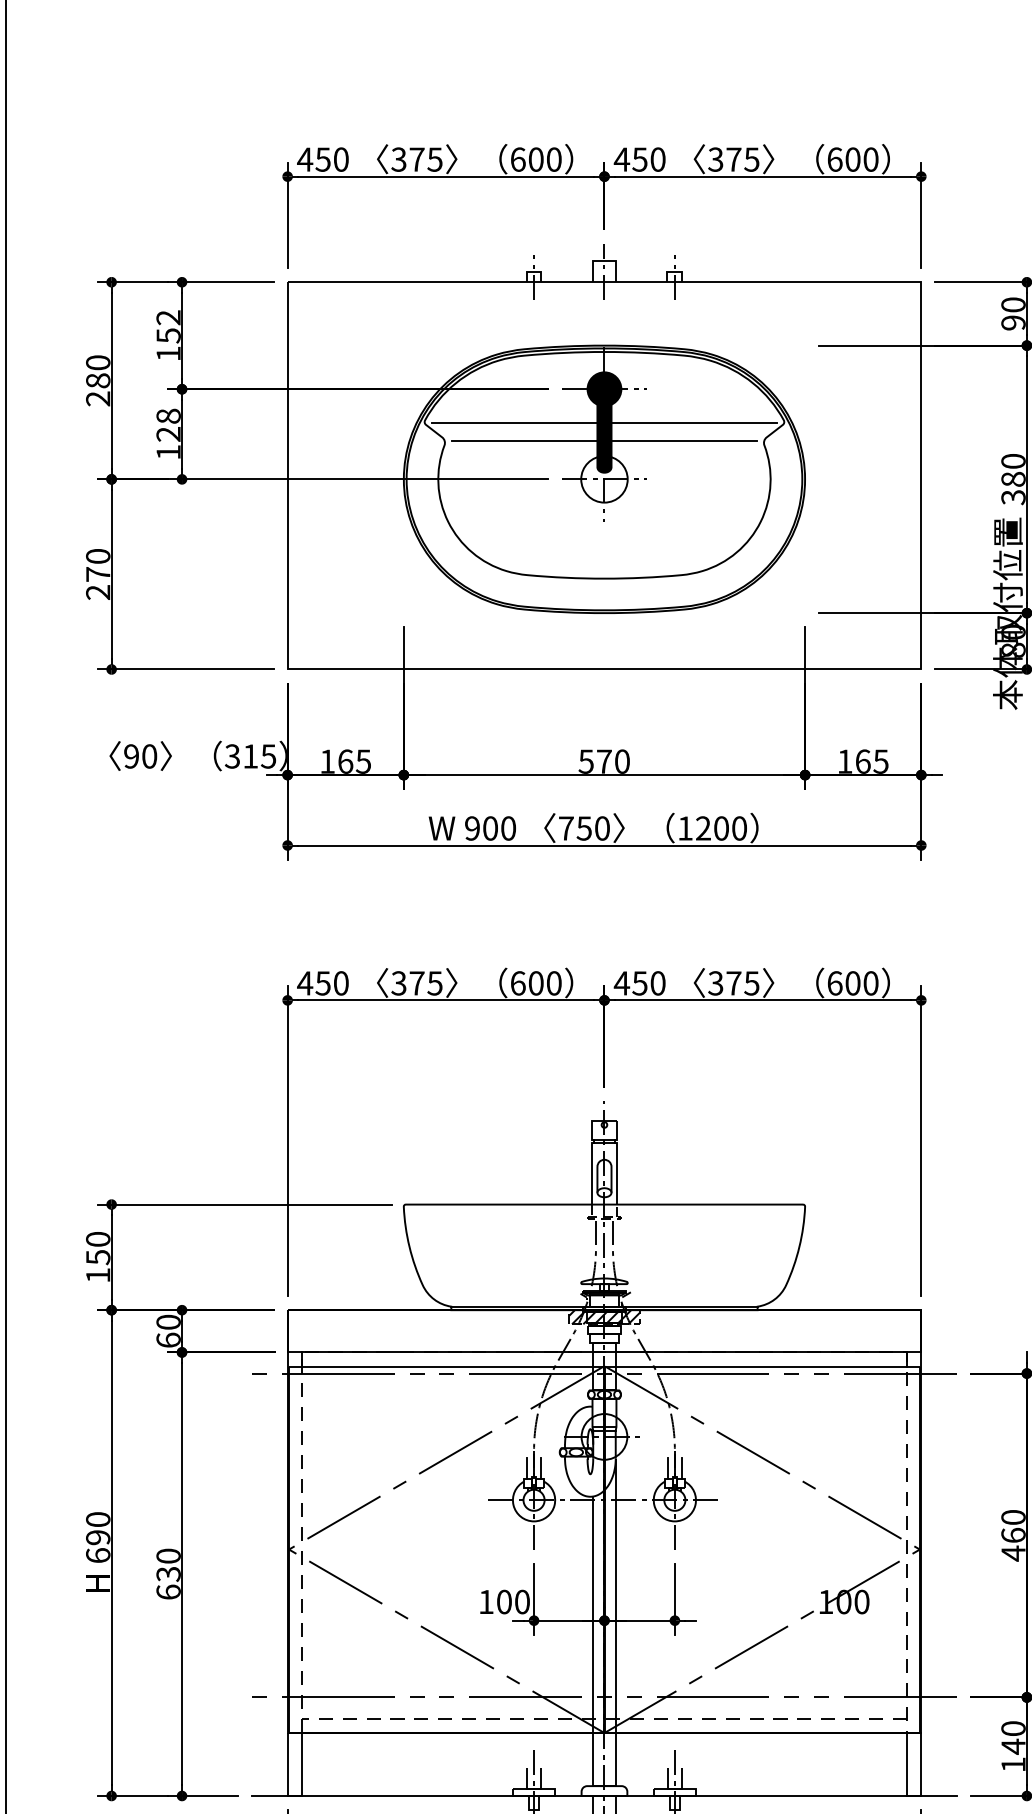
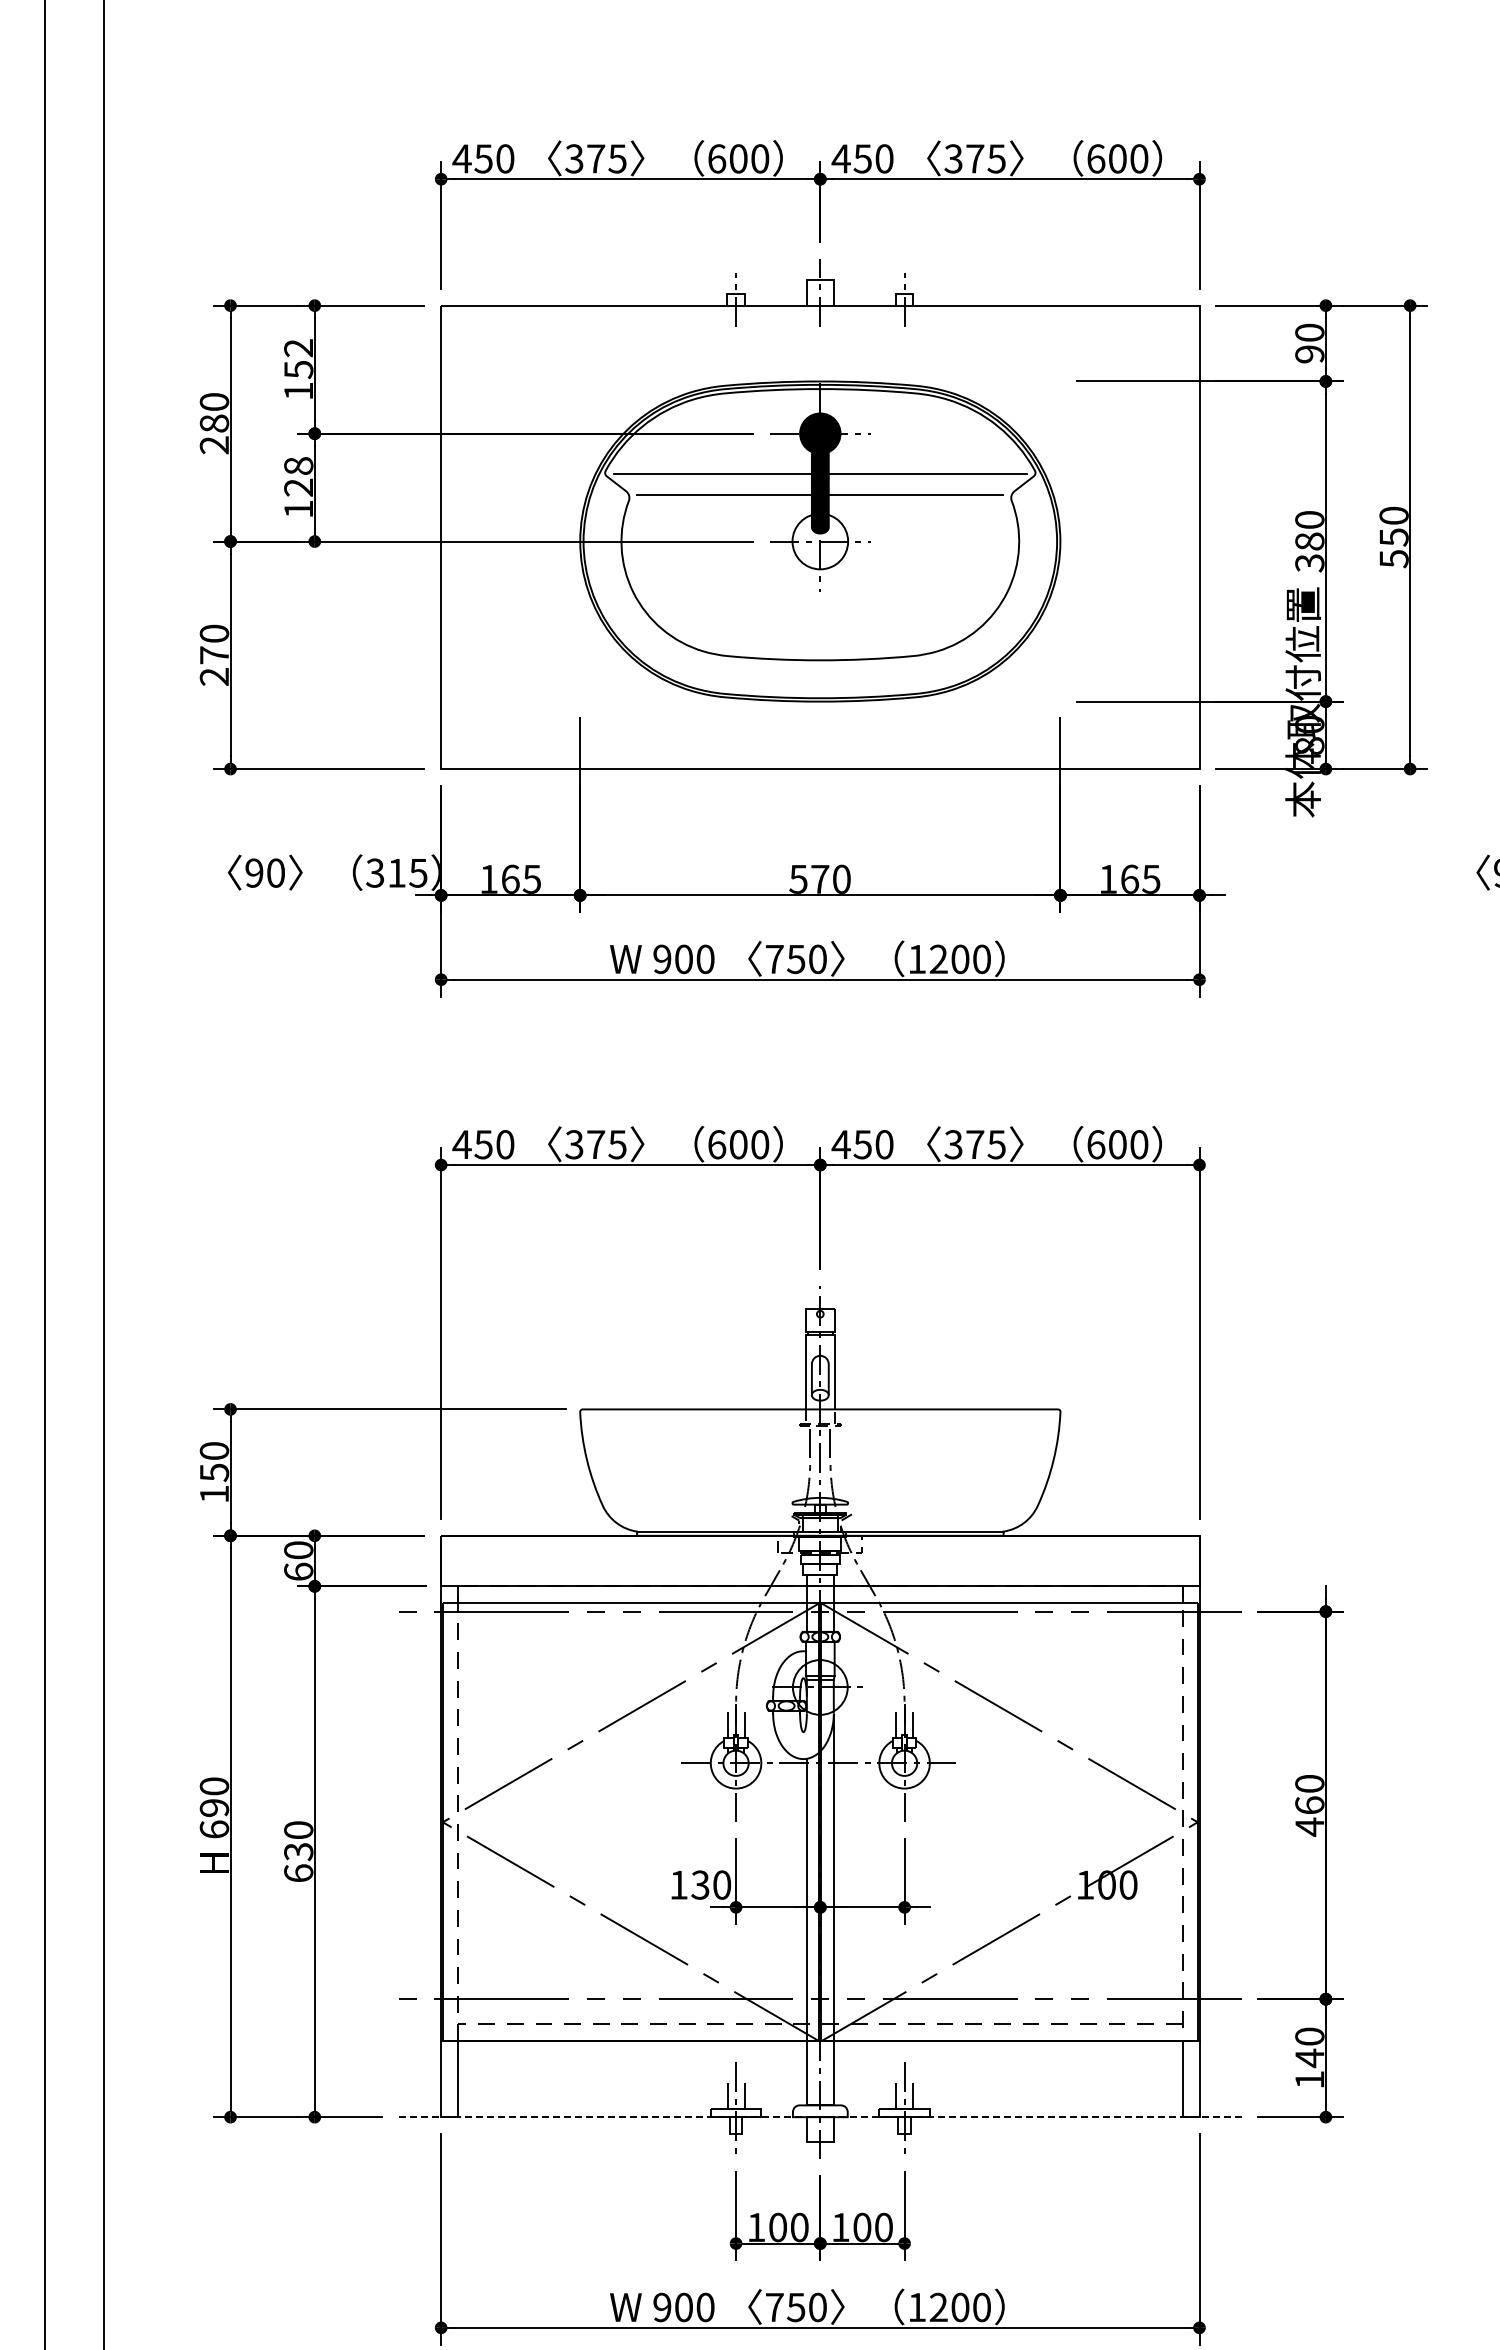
hatch: (604, 1316) -> (820, 1543), removed
text: (504, 1601) -> (700, 1884), 100 -> 130
line: (604, 1796) -> (820, 2117), solid -> dashed

